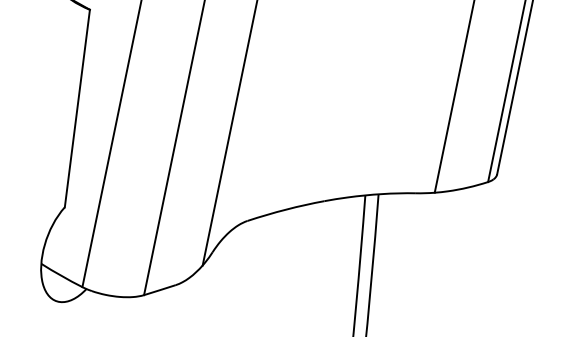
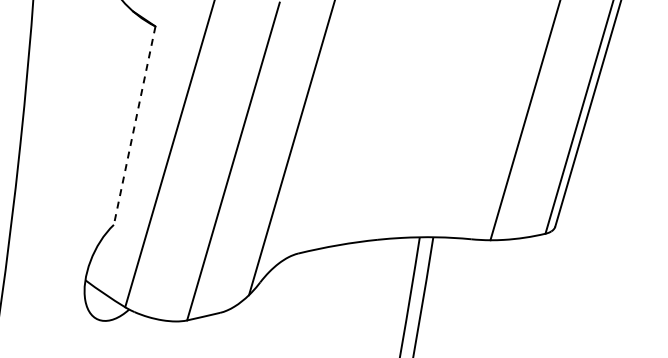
line: (77, 109) -> (134, 126), solid -> dashed

